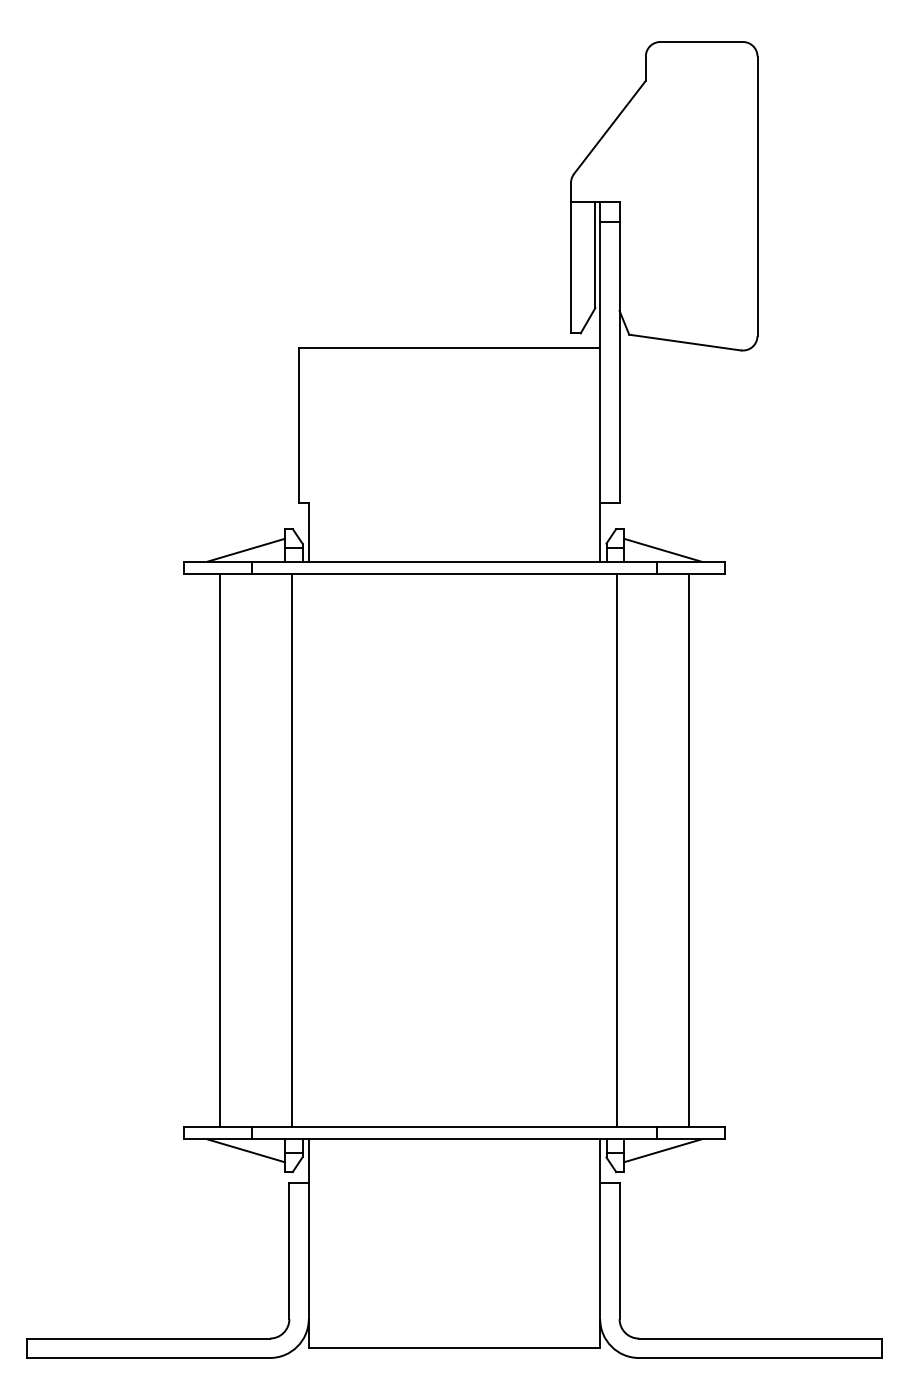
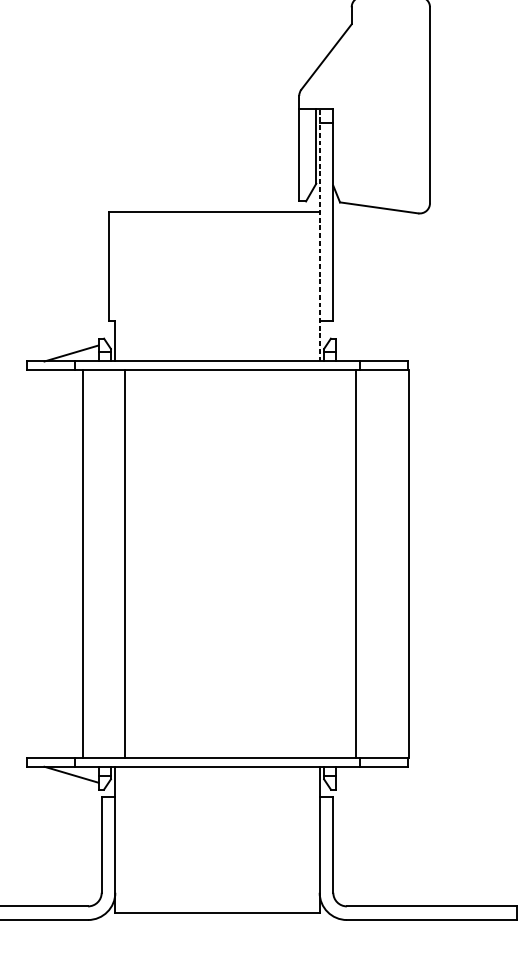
line: (600, 381) -> (319, 235), solid -> dashed
line: (662, 549) -> (363, 353), removed
line: (219, 850) -> (82, 564), moved
line: (291, 850) -> (124, 564), moved
line: (617, 850) -> (356, 564), moved
line: (689, 850) -> (408, 564), moved
line: (662, 1150) -> (363, 774), removed

